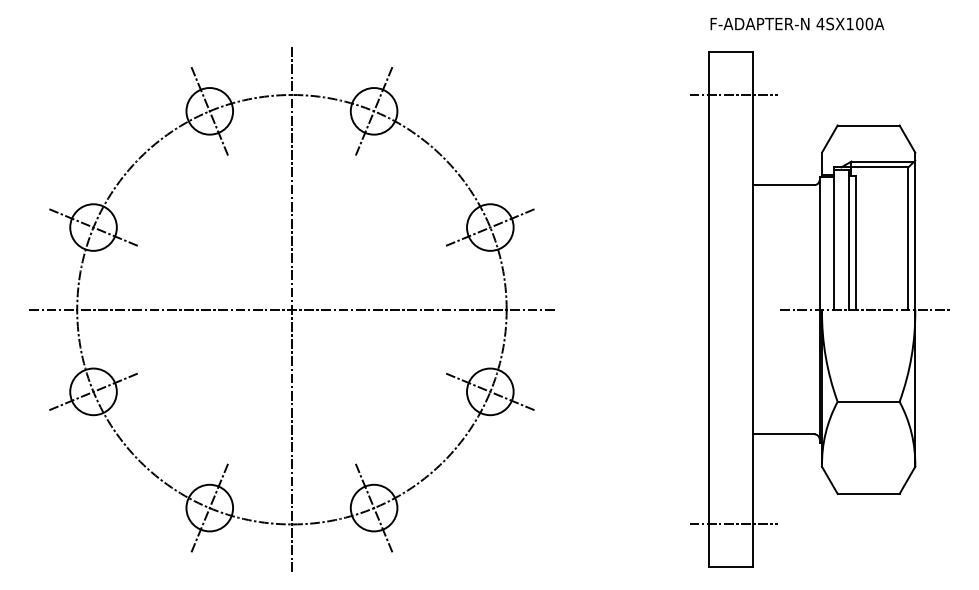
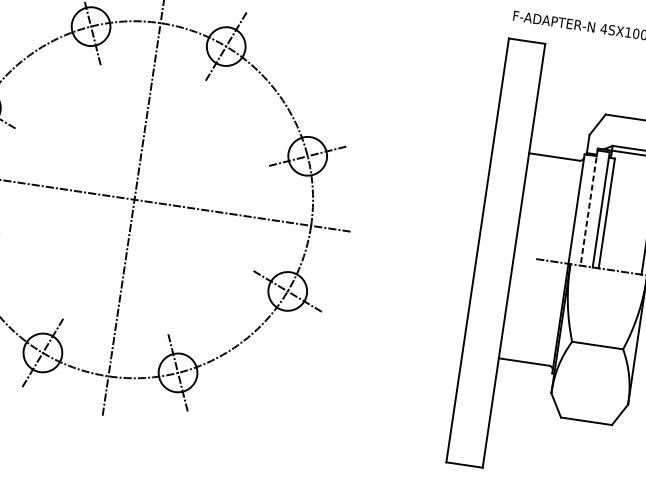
line: (733, 94) -> (523, 76), removed
line: (834, 239) -> (589, 207), solid -> dashed
line: (733, 524) -> (471, 430), removed

